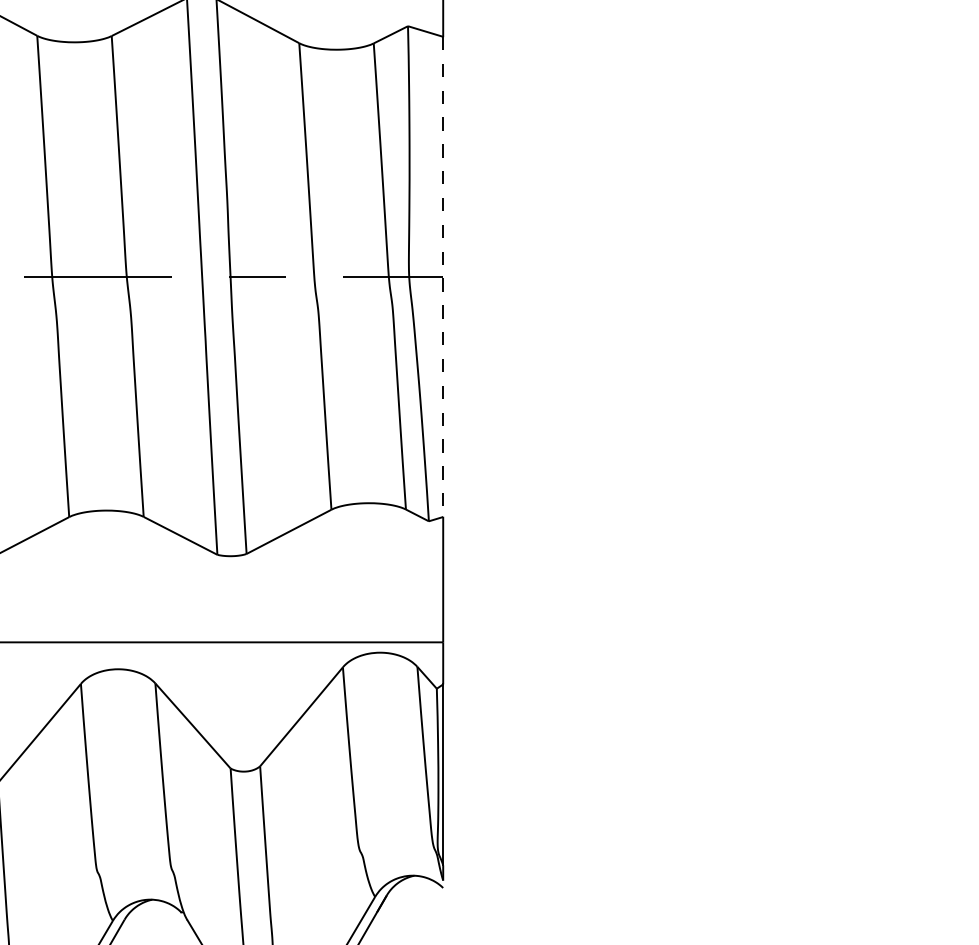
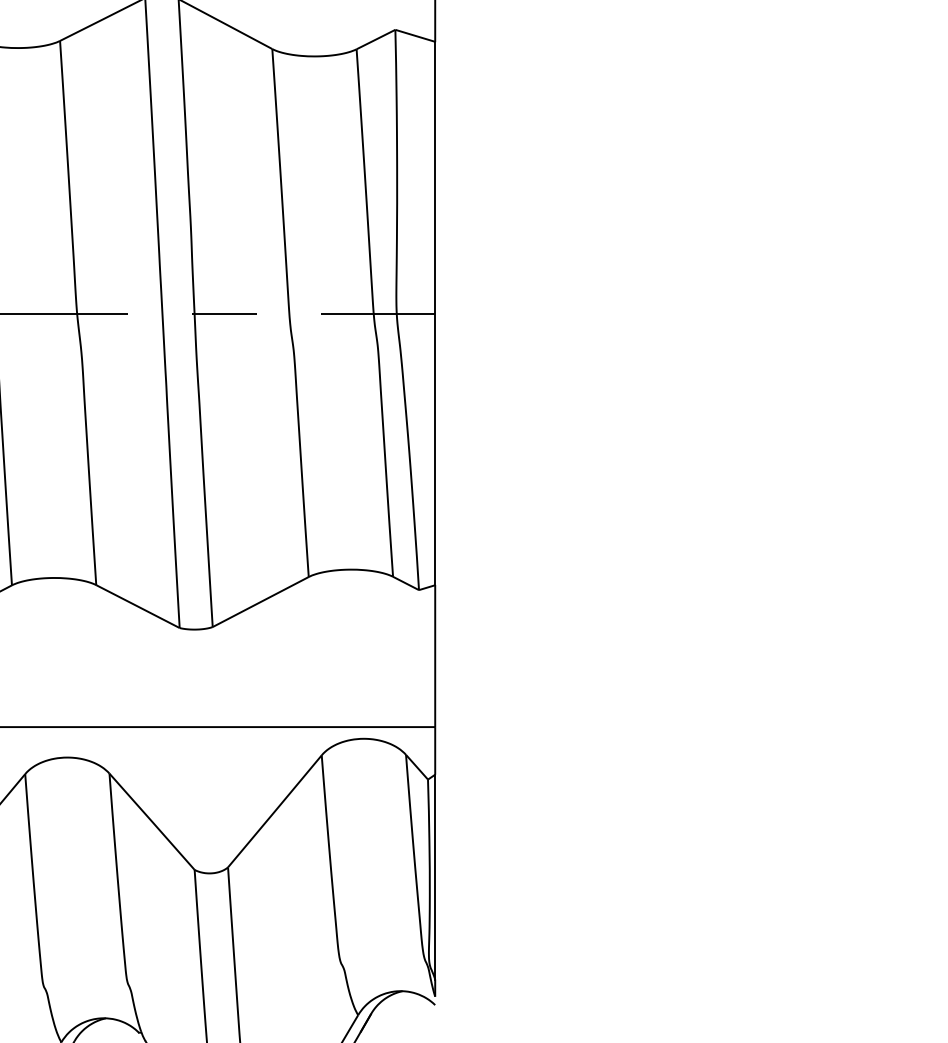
line: (443, 277) -> (435, 314), dashed -> solid

